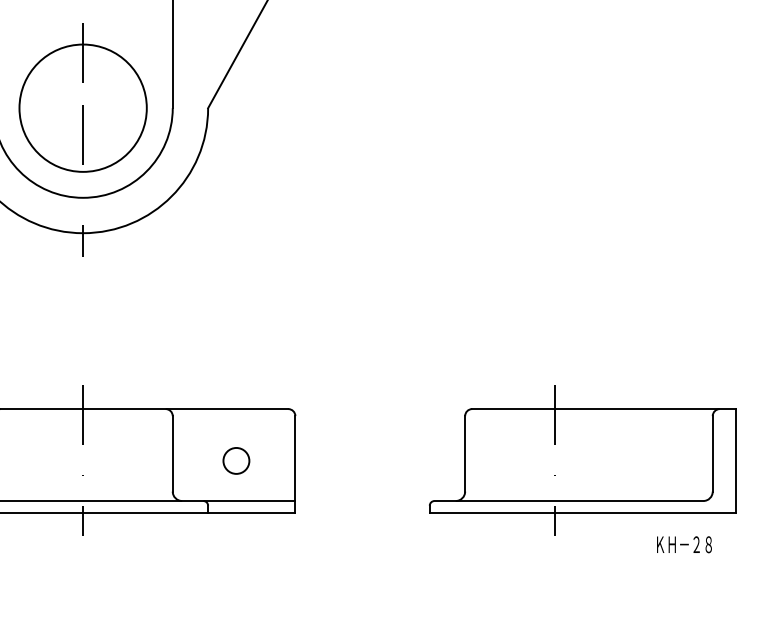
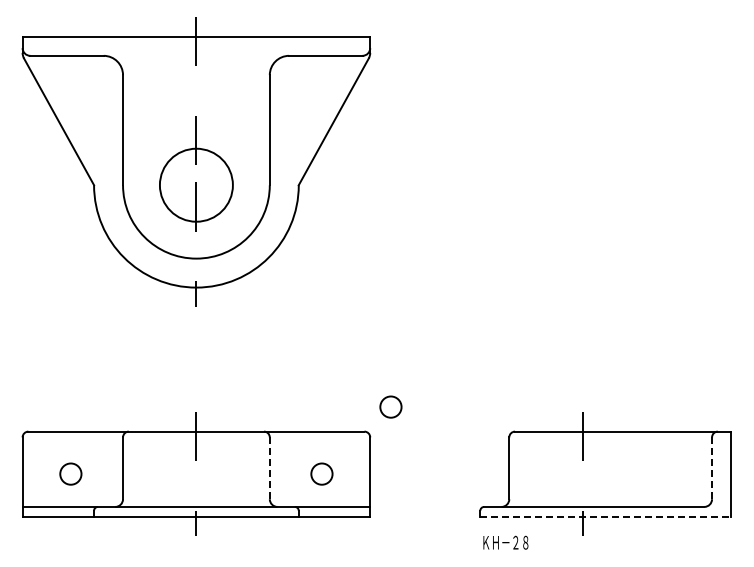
circle: (83, 108) -> (196, 185), size x0.7
circle: (320, 378) -> (390, 406), added
line: (172, 454) -> (269, 468), solid -> dashed
line: (713, 454) -> (712, 468), solid -> dashed
line: (582, 512) -> (605, 516), solid -> dashed
text: (683, 544) -> (505, 542), moved

